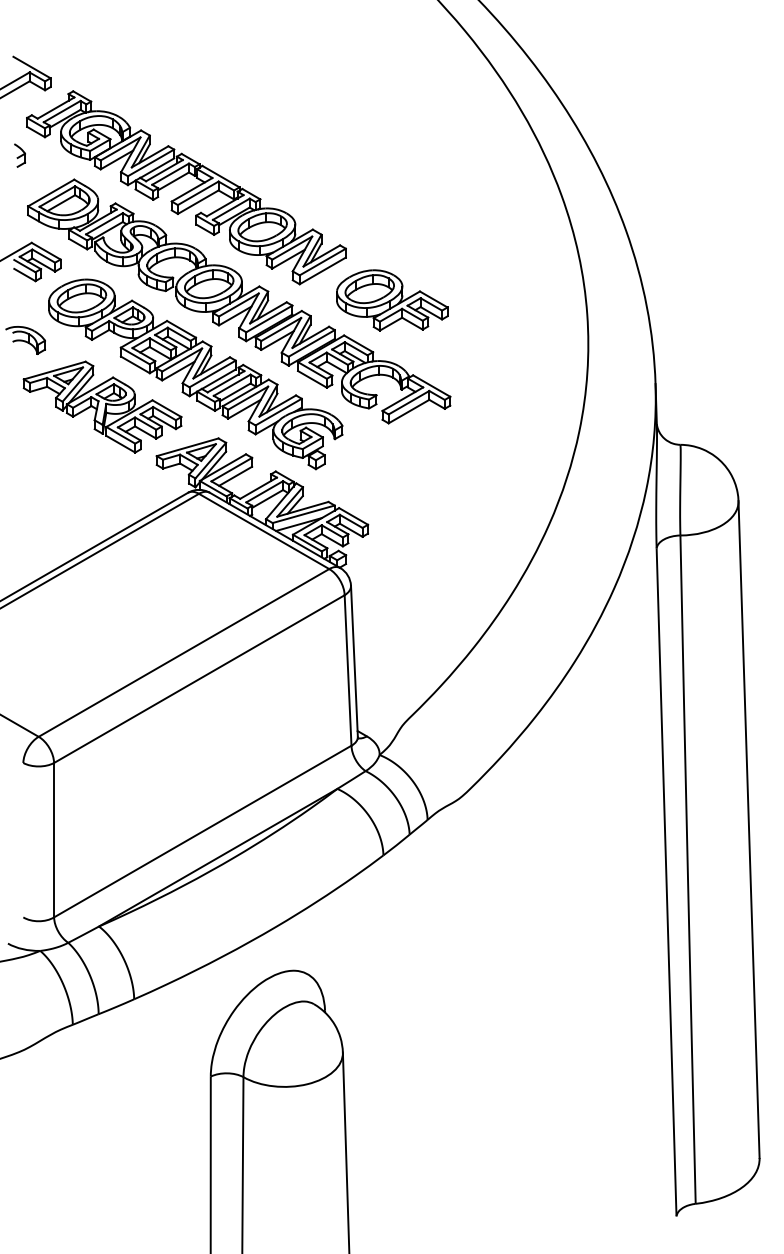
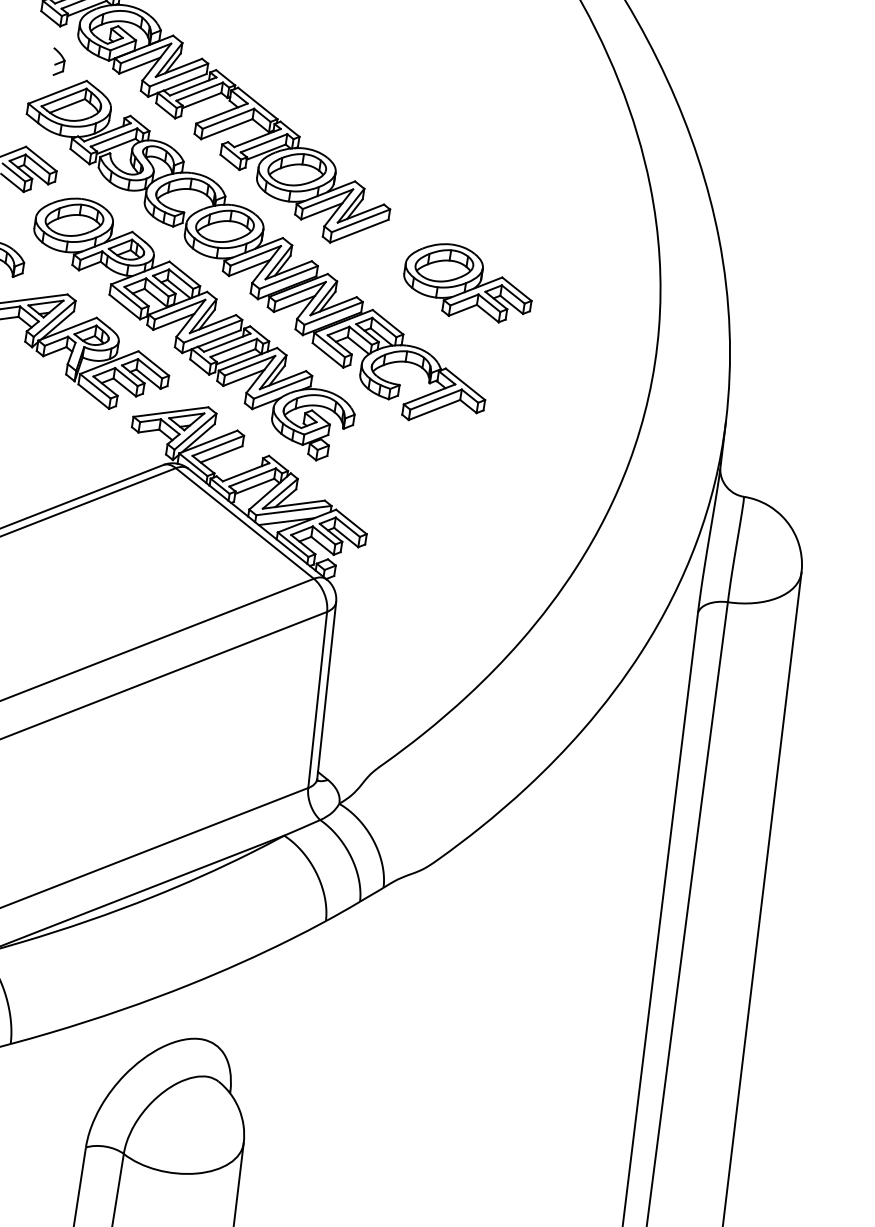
part: (19, 155) -> (57, 62), moved
part: (392, 300) -> (468, 283), moved

